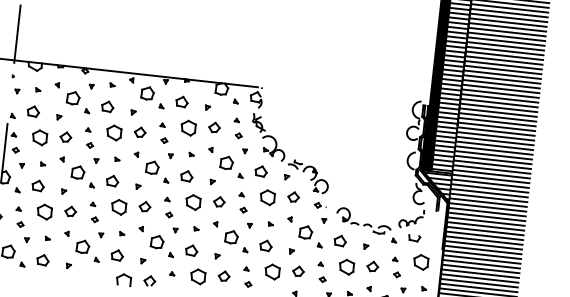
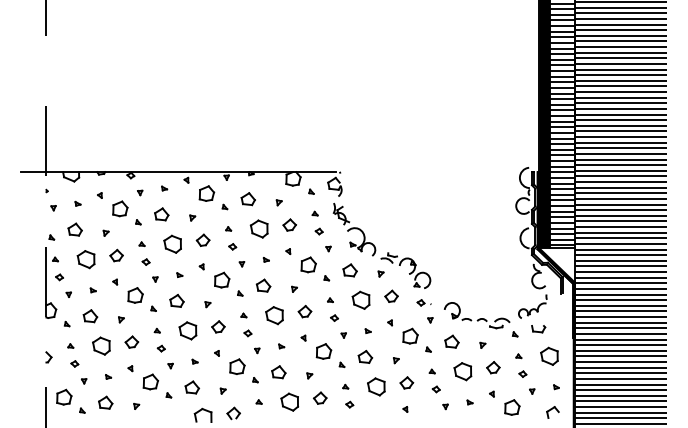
hatch: (436, 185) -> (557, 264), removed

